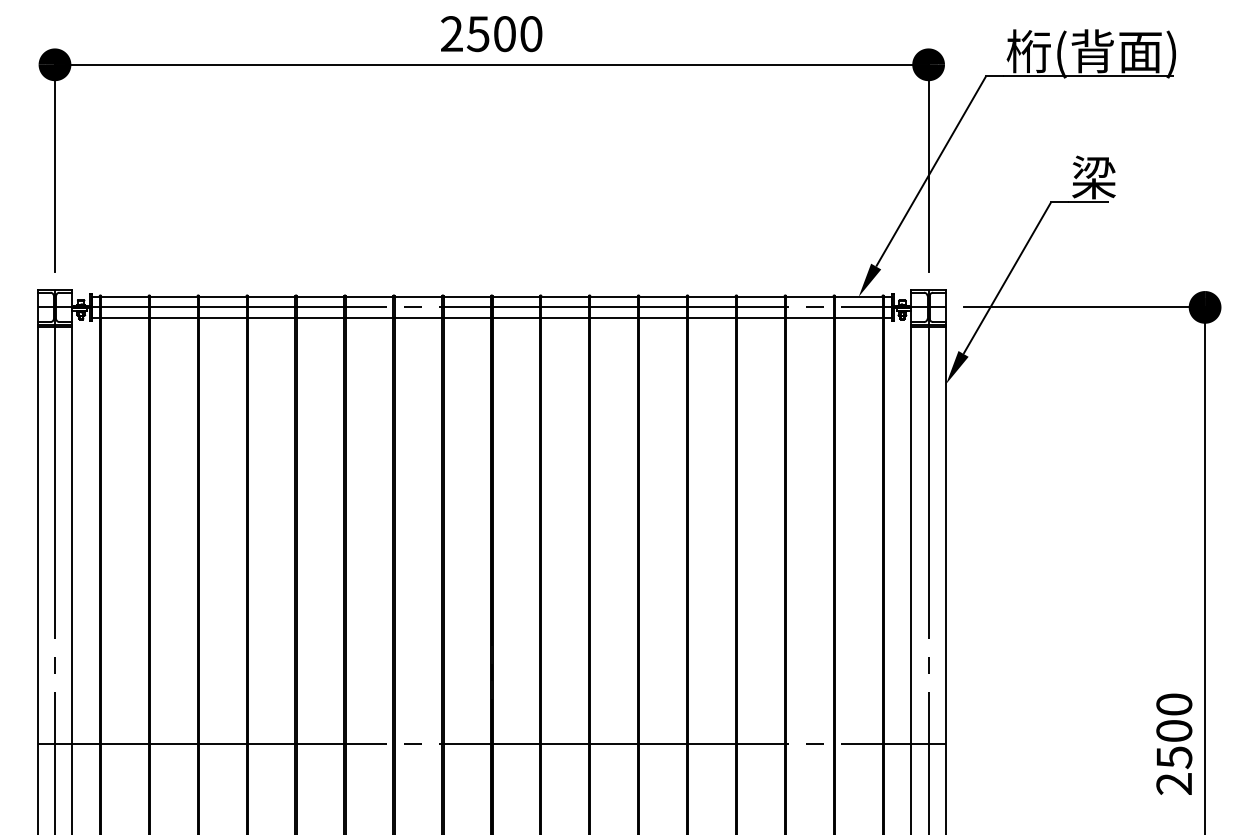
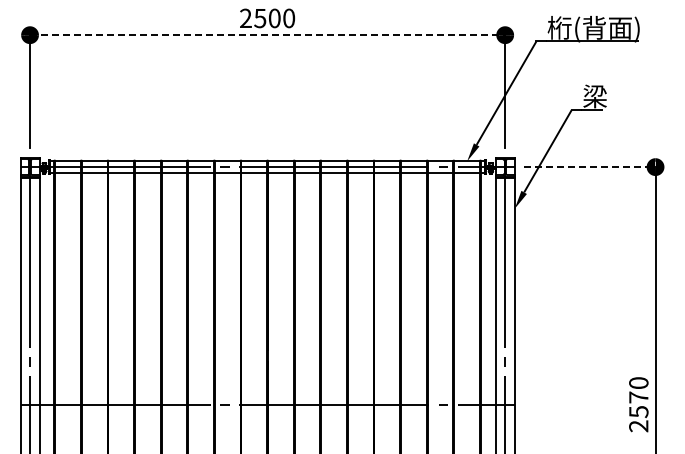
line: (491, 65) -> (267, 35), solid -> dashed
line: (1083, 308) -> (589, 167), solid -> dashed
text: (1173, 730) -> (638, 397), 2500 -> 2570

